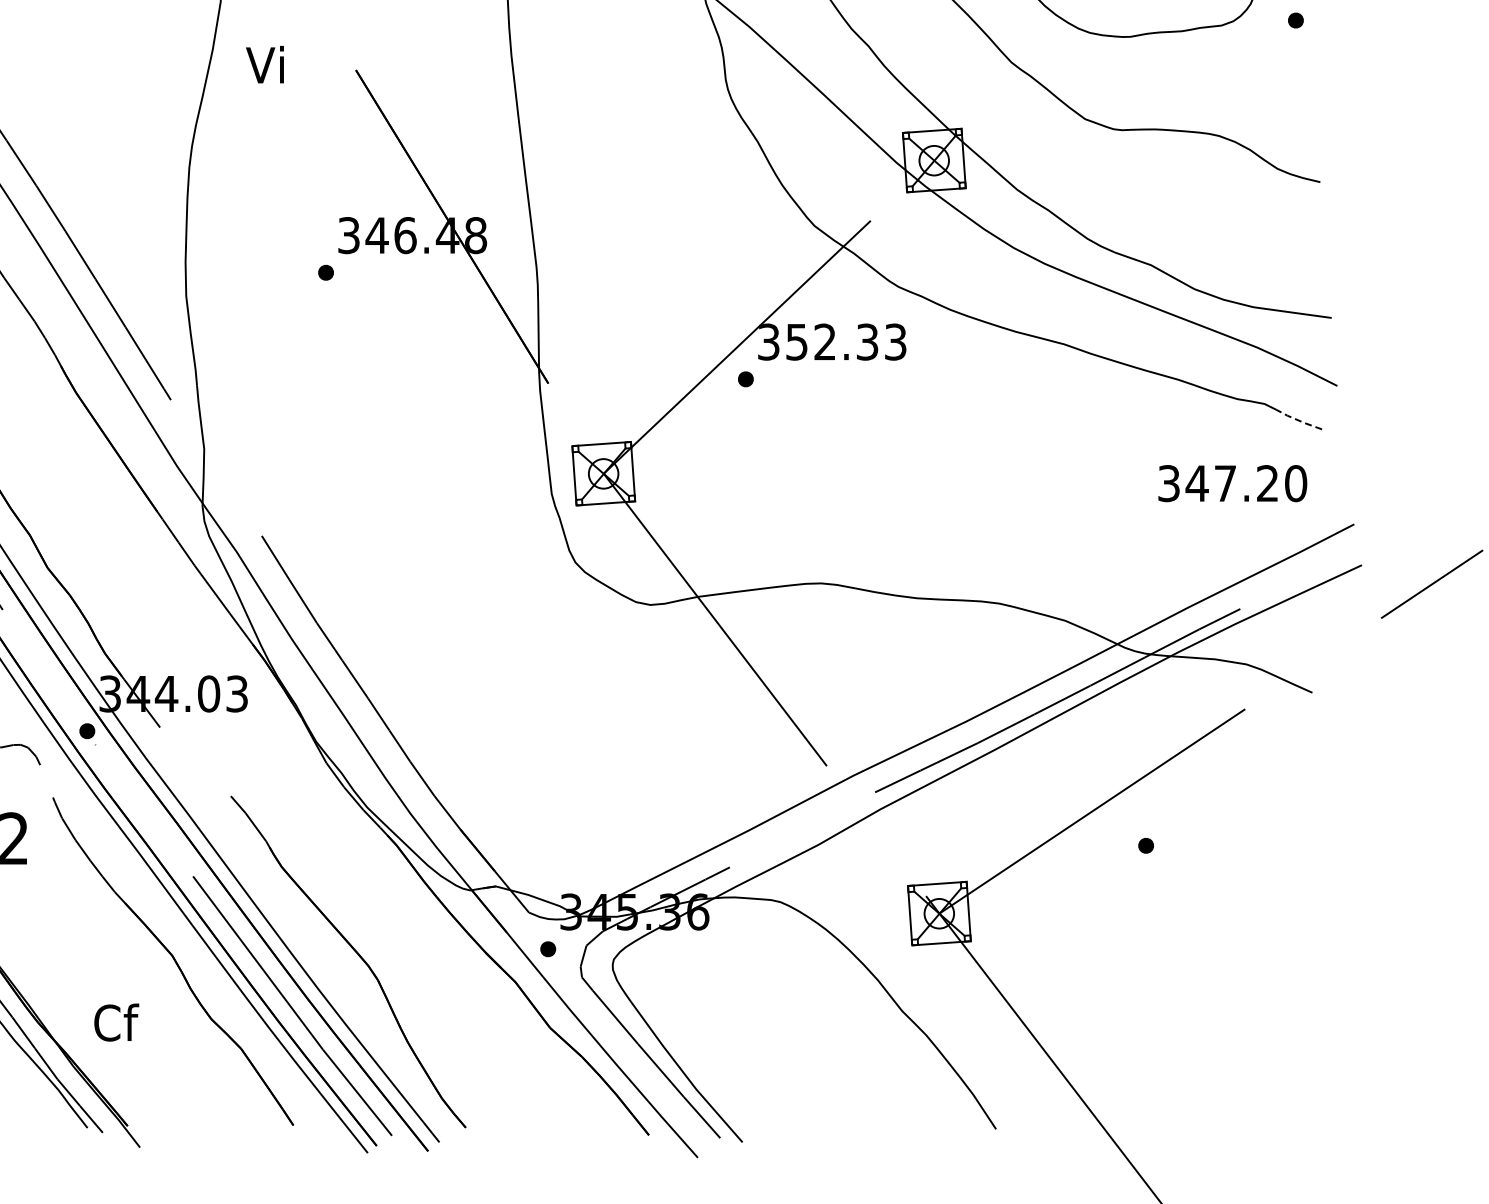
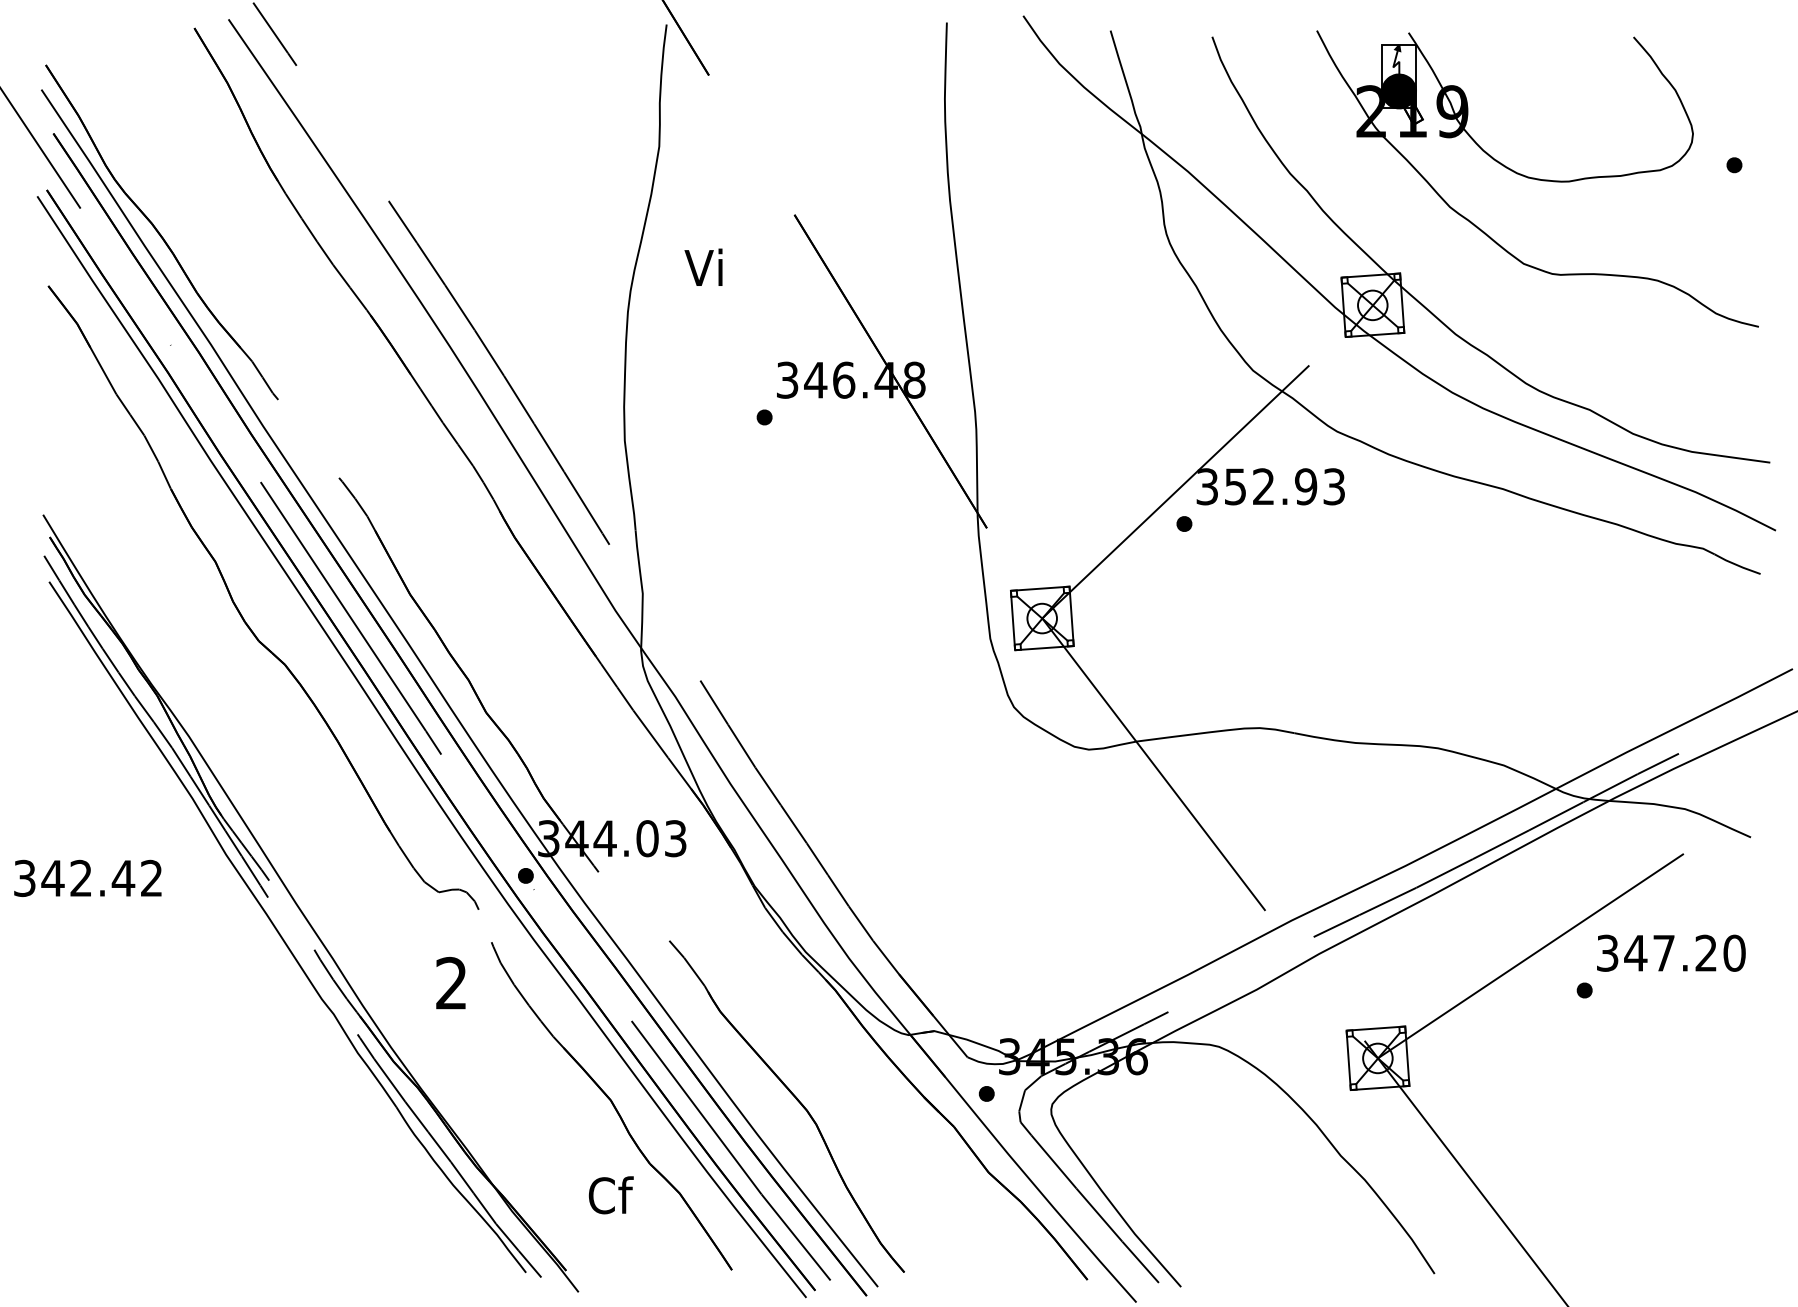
text: (264, 63) -> (703, 266), moved
text: (867, 341) -> (1306, 486), 352.33 -> 352.93
line: (1297, 420) -> (1736, 565), dashed -> solid
text: (1232, 482) -> (1671, 952), moved
text: (115, 1022) -> (610, 1195), moved

